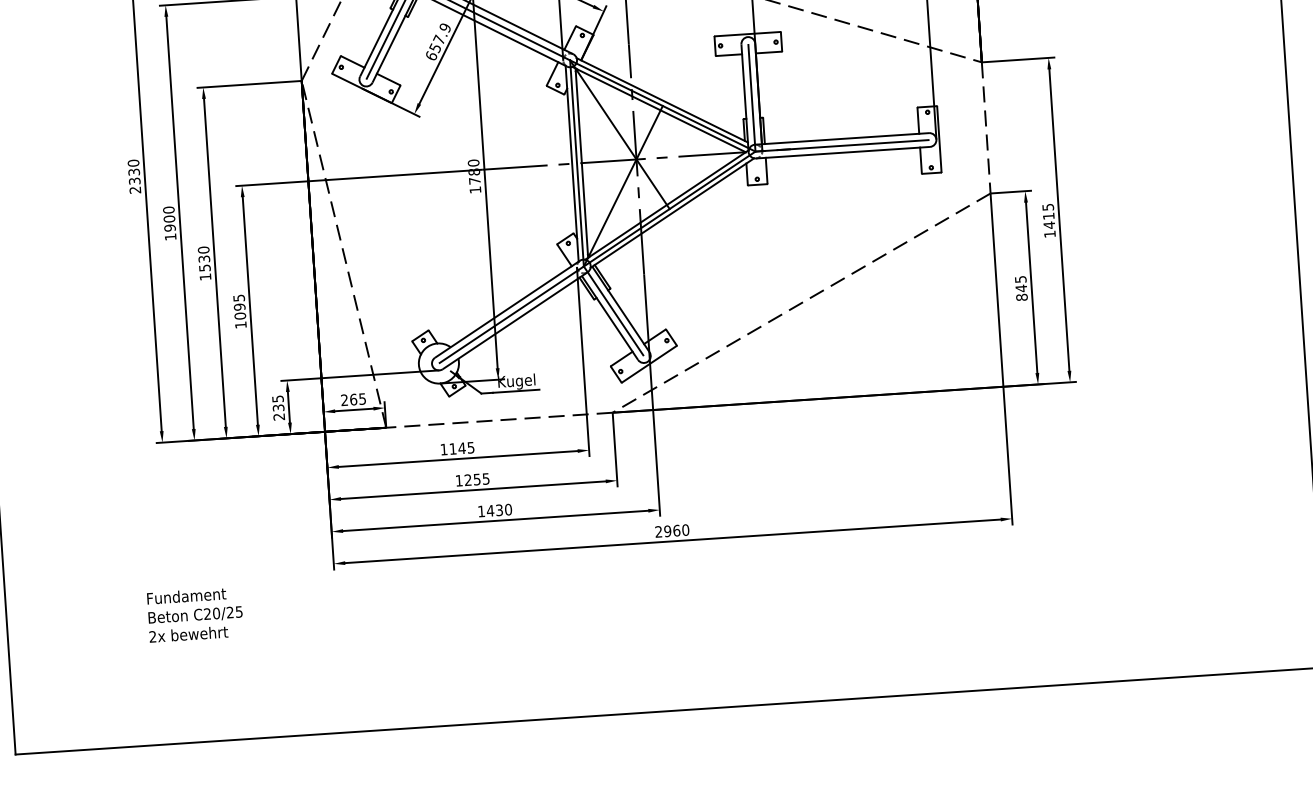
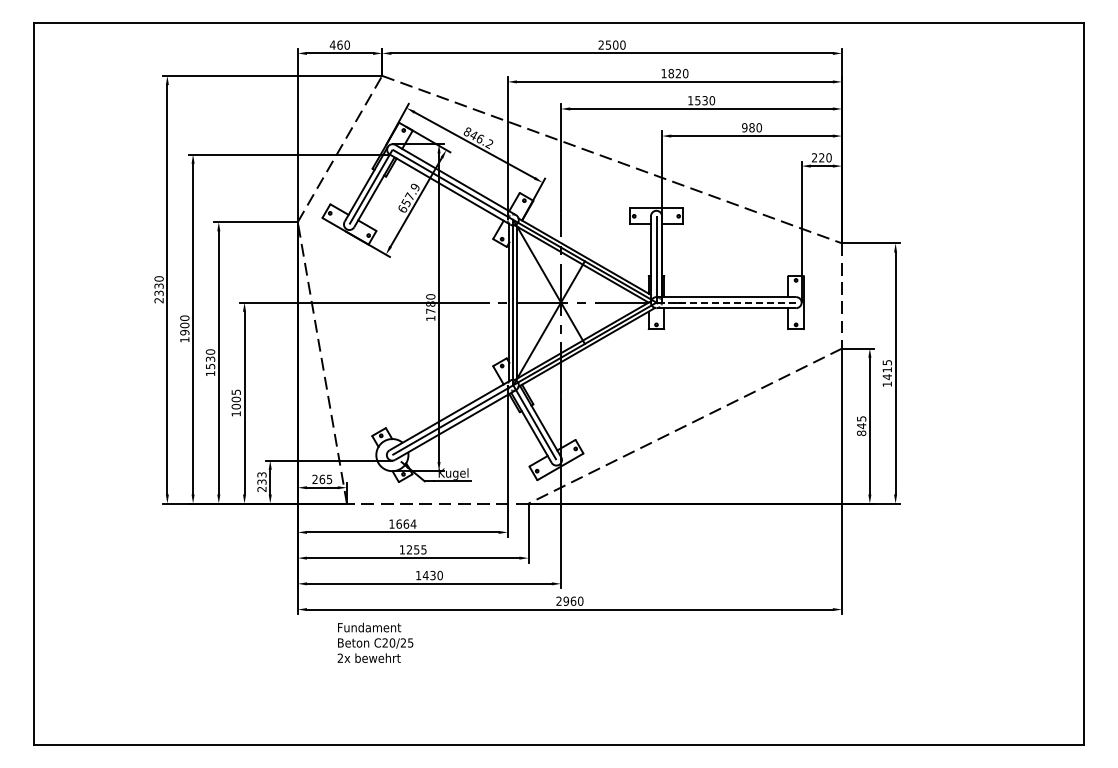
line: (841, 145) -> (725, 302), solid -> dashed
text: (240, 307) -> (236, 399), 1095 -> 1005
text: (277, 398) -> (261, 474), 235 -> 233
text: (462, 447) -> (406, 523), 1145 -> 1664
text: (195, 614) -> (375, 642), moved

